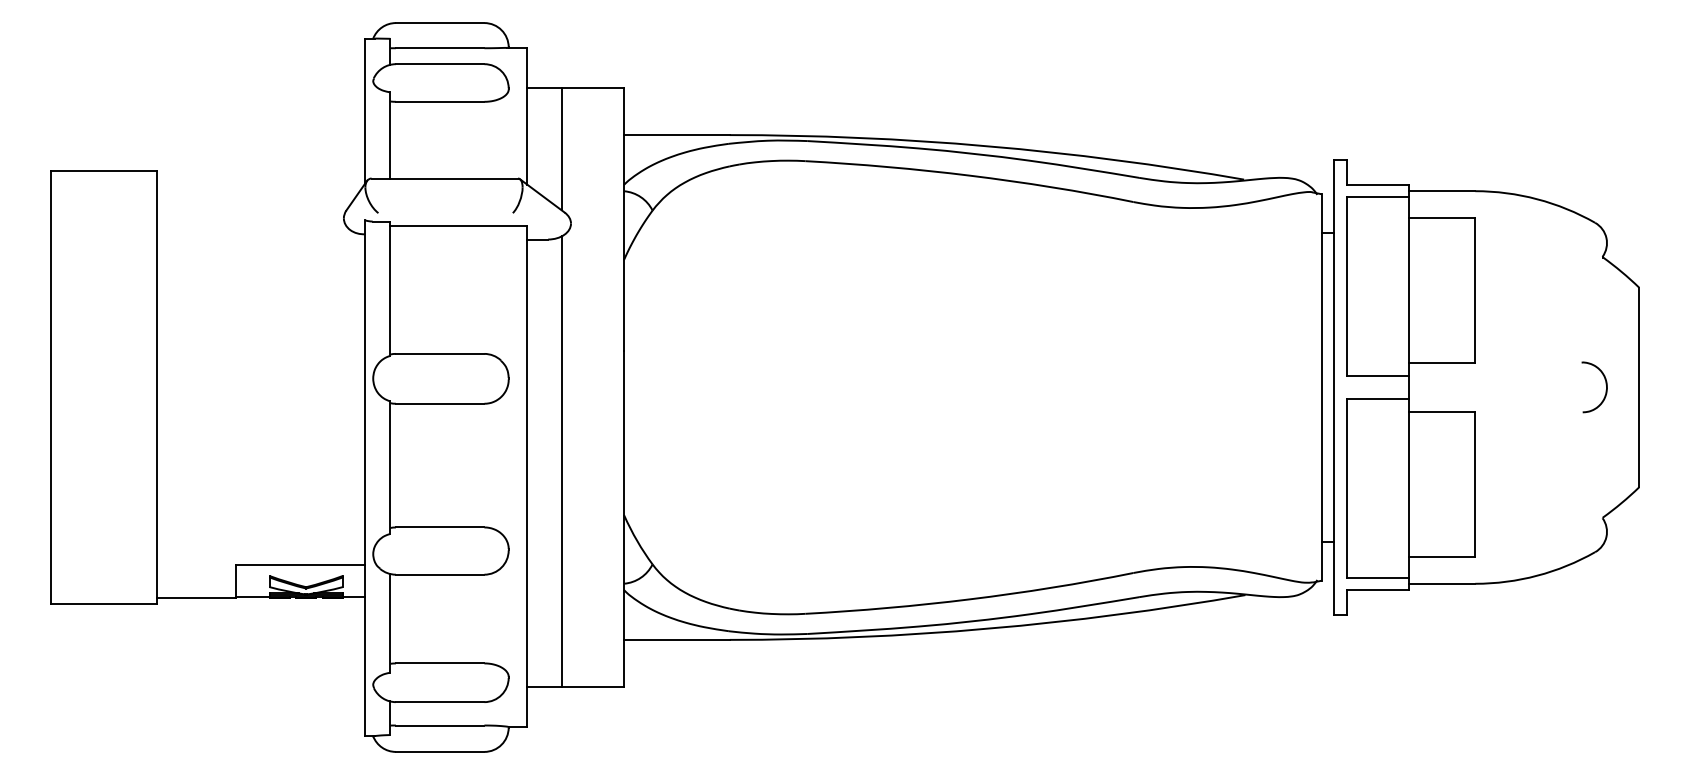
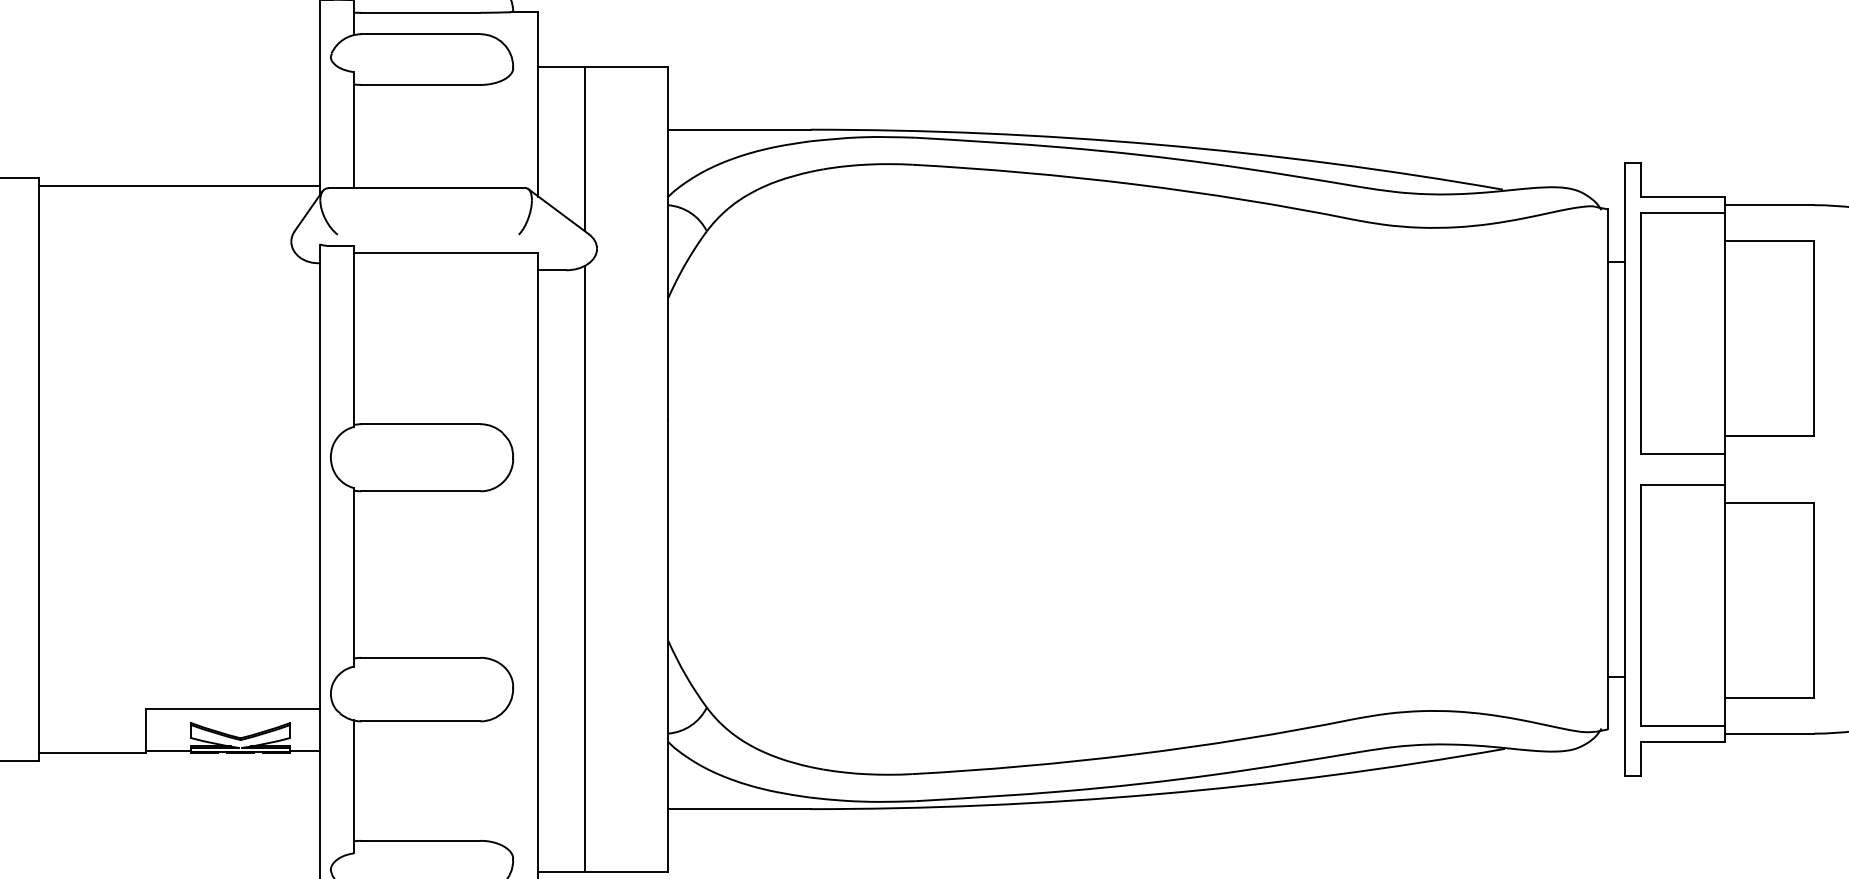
line: (260, 177) -> (179, 186), added

